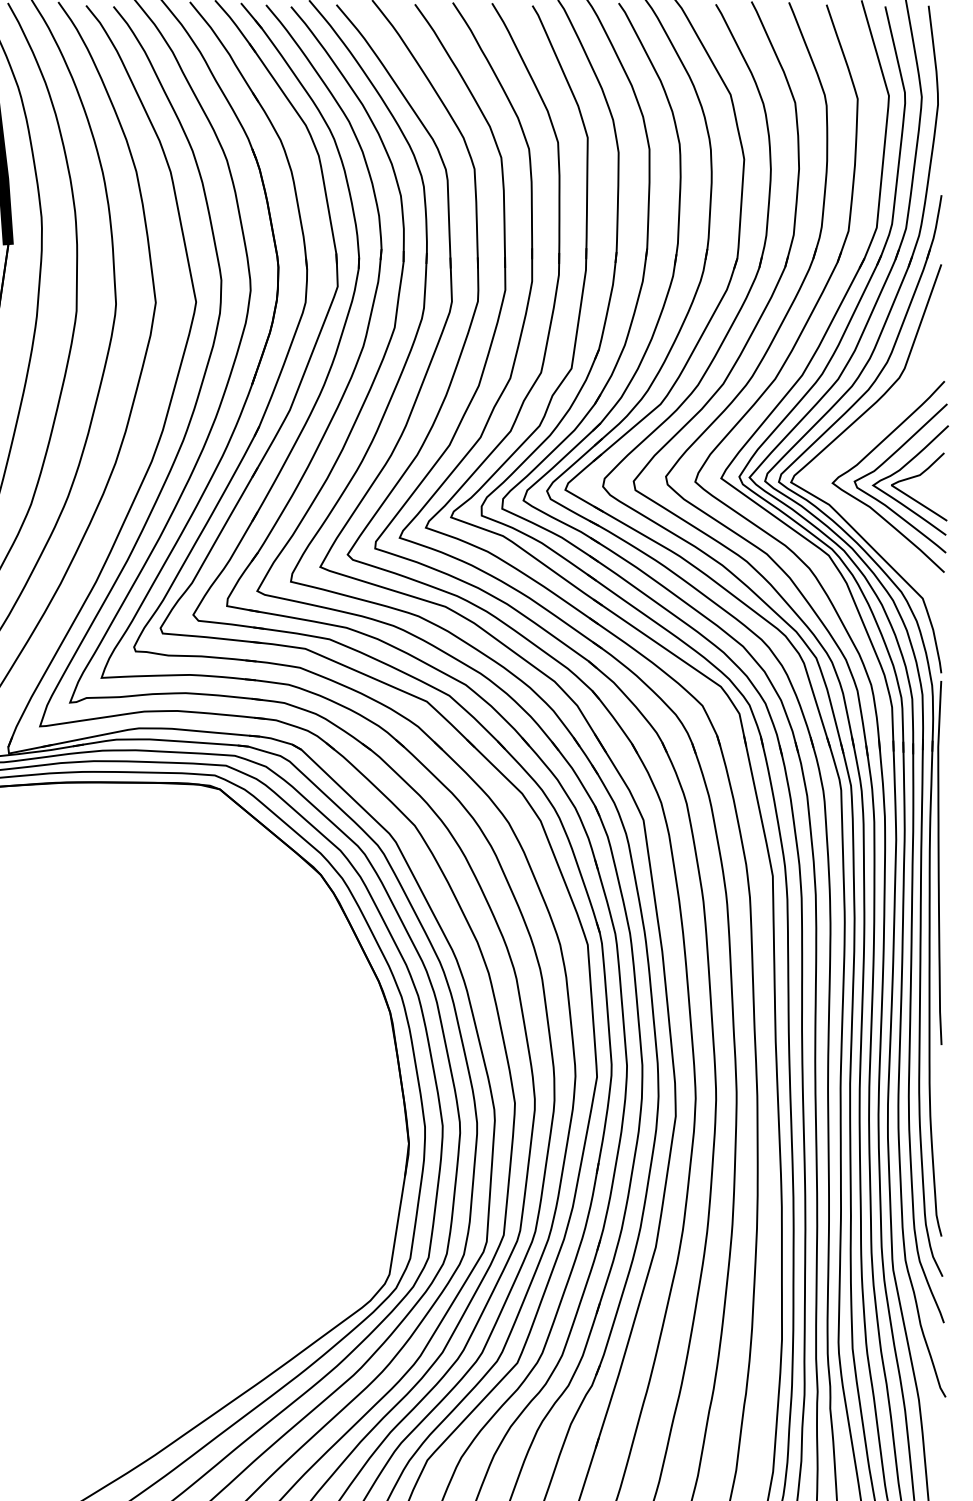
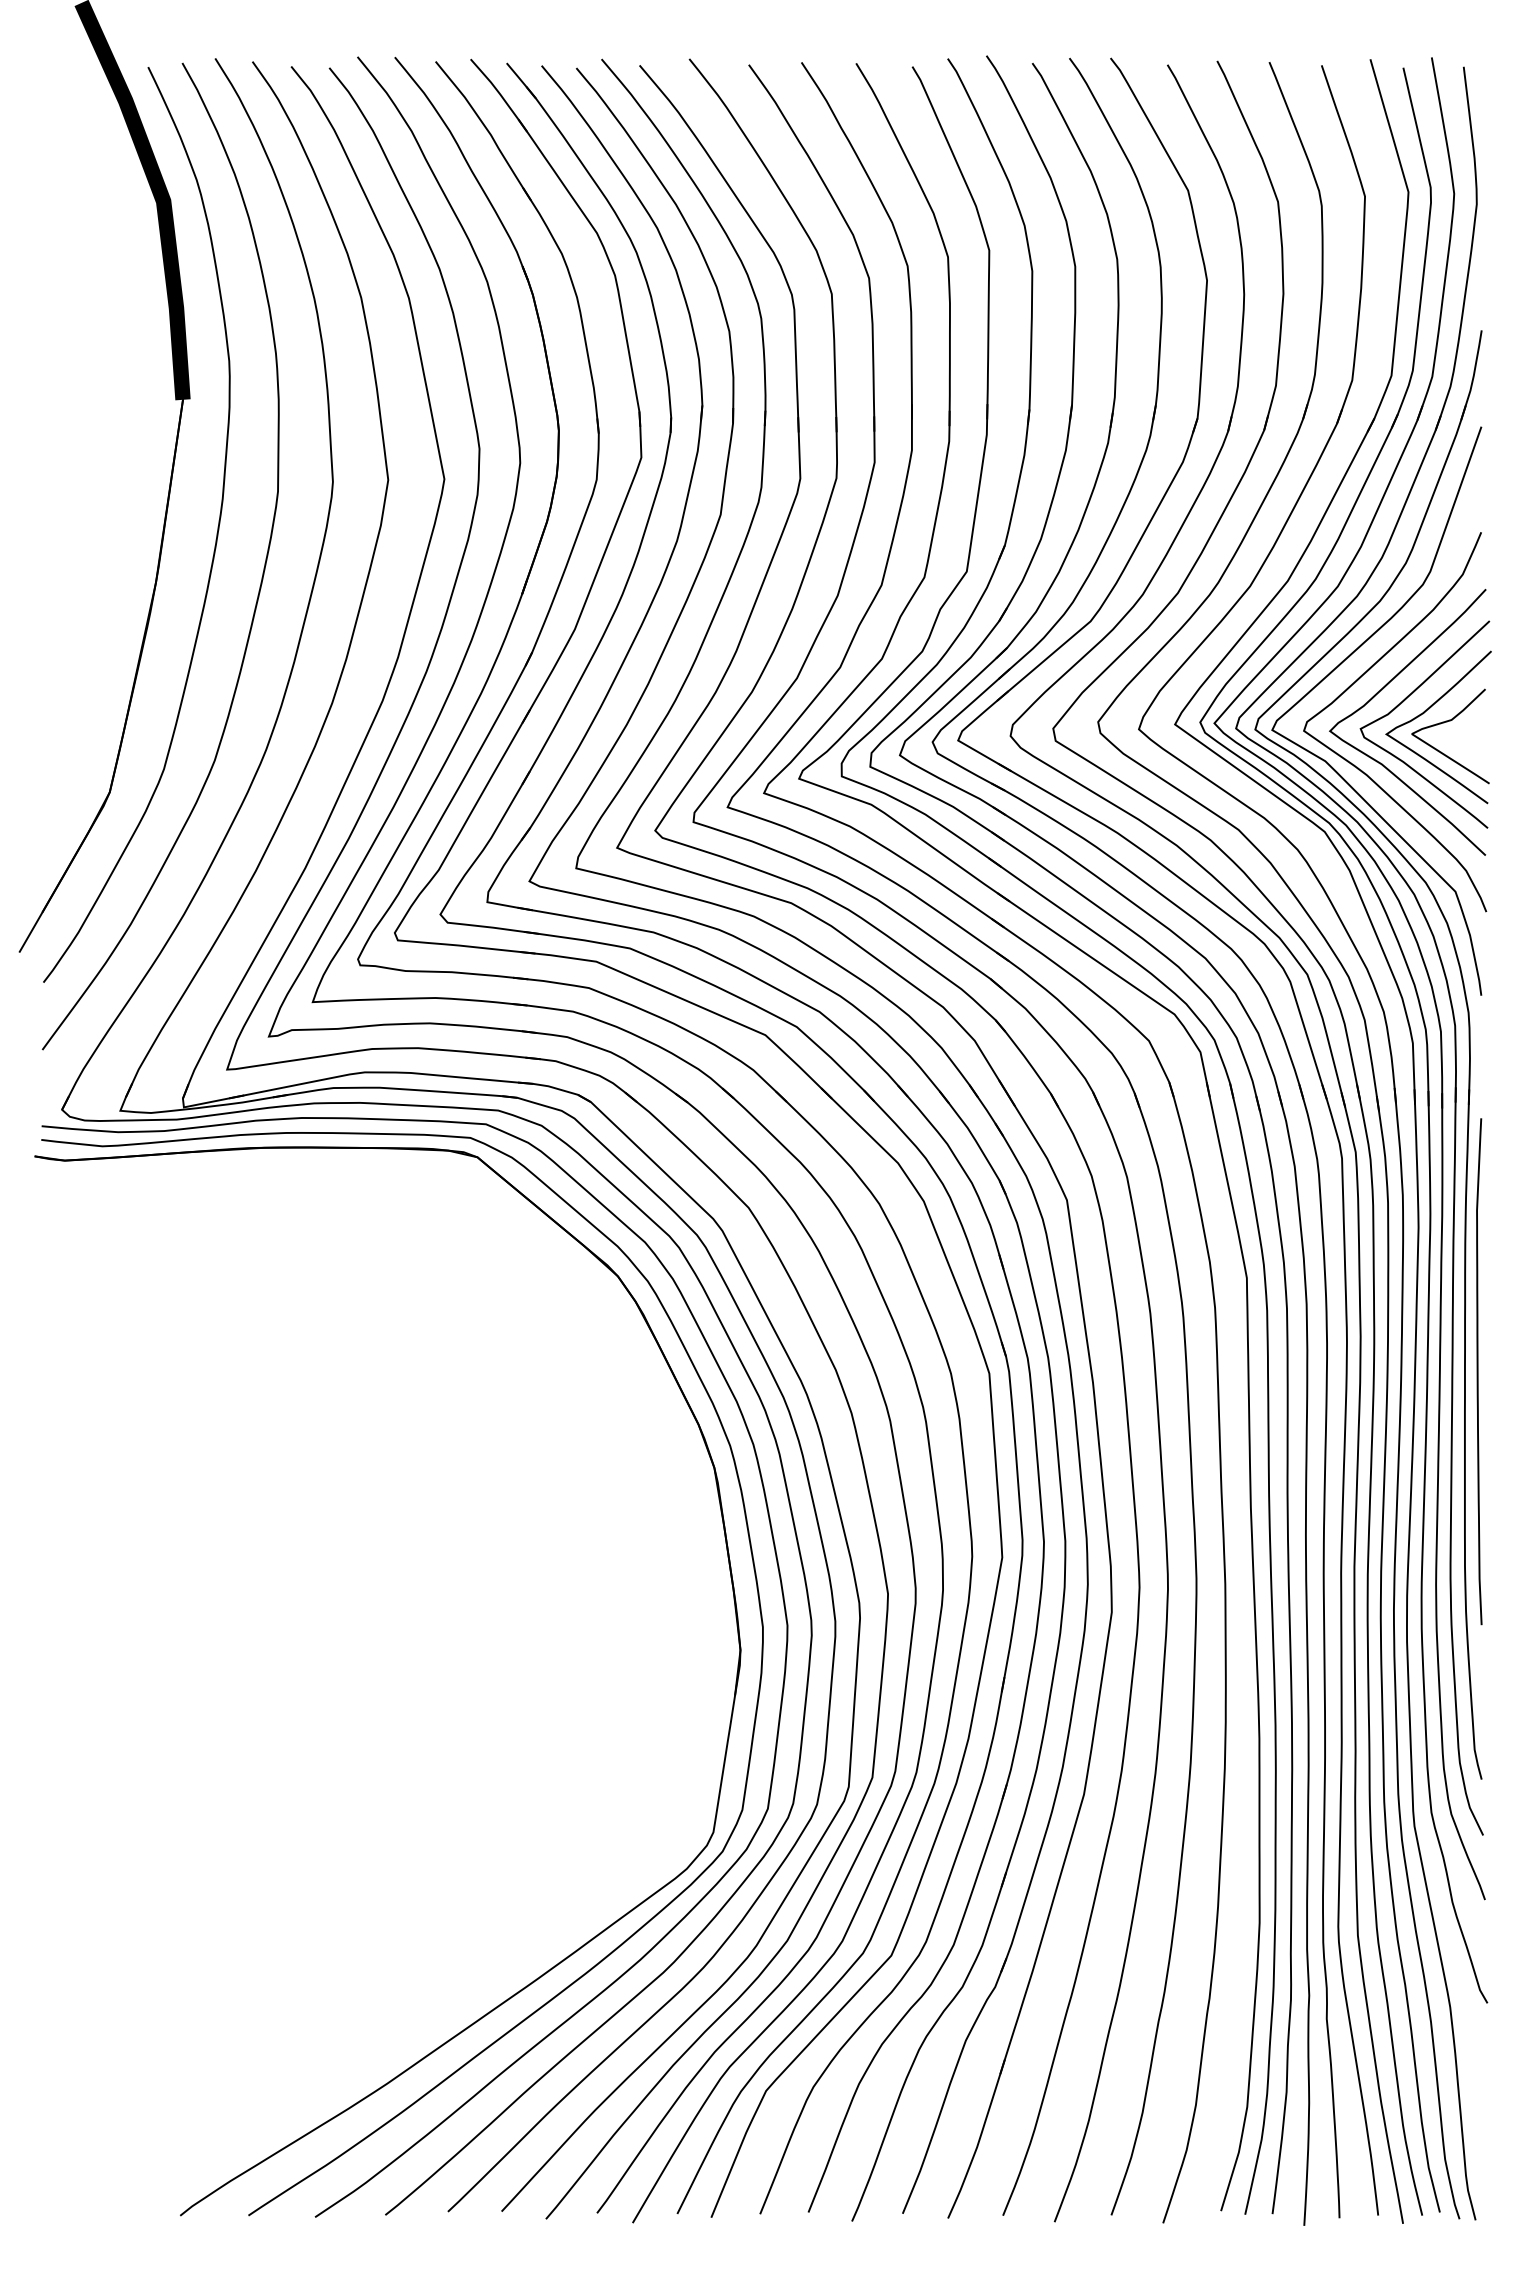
curve: (851, 448) -> (1356, 682), added
curve: (939, 862) -> (1478, 1371), moved

